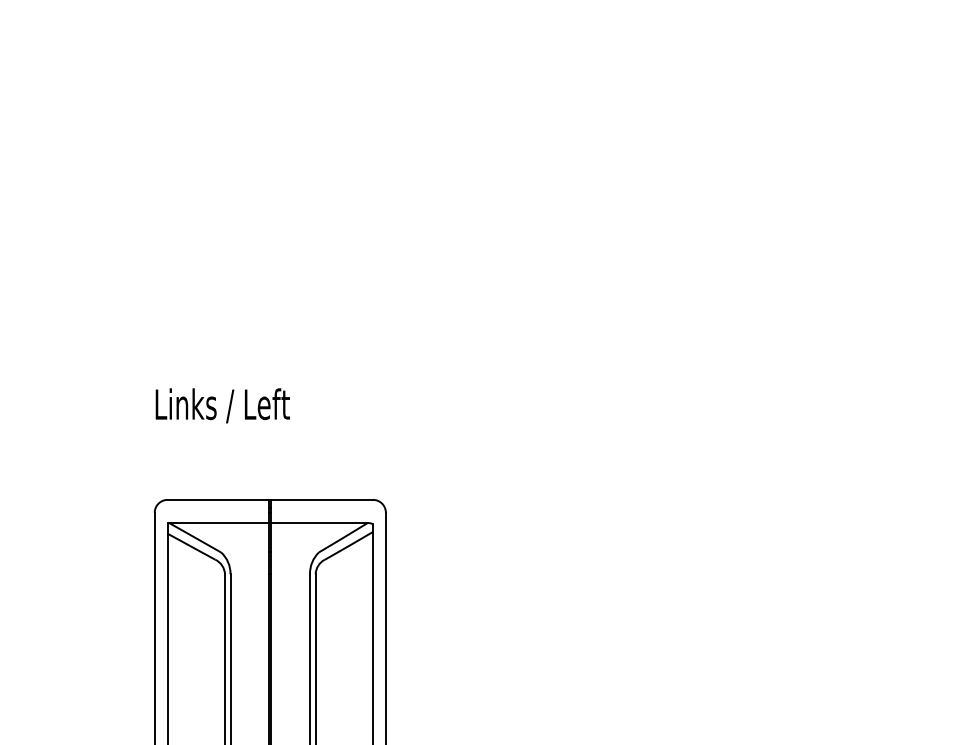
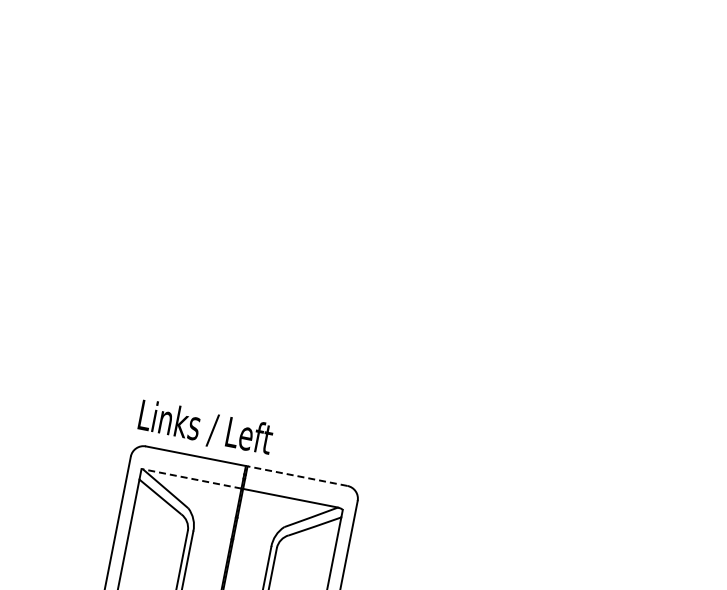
text: (222, 405) -> (205, 428), moved
line: (322, 499) -> (298, 475), solid -> dashed
line: (218, 522) -> (191, 478), solid -> dashed

